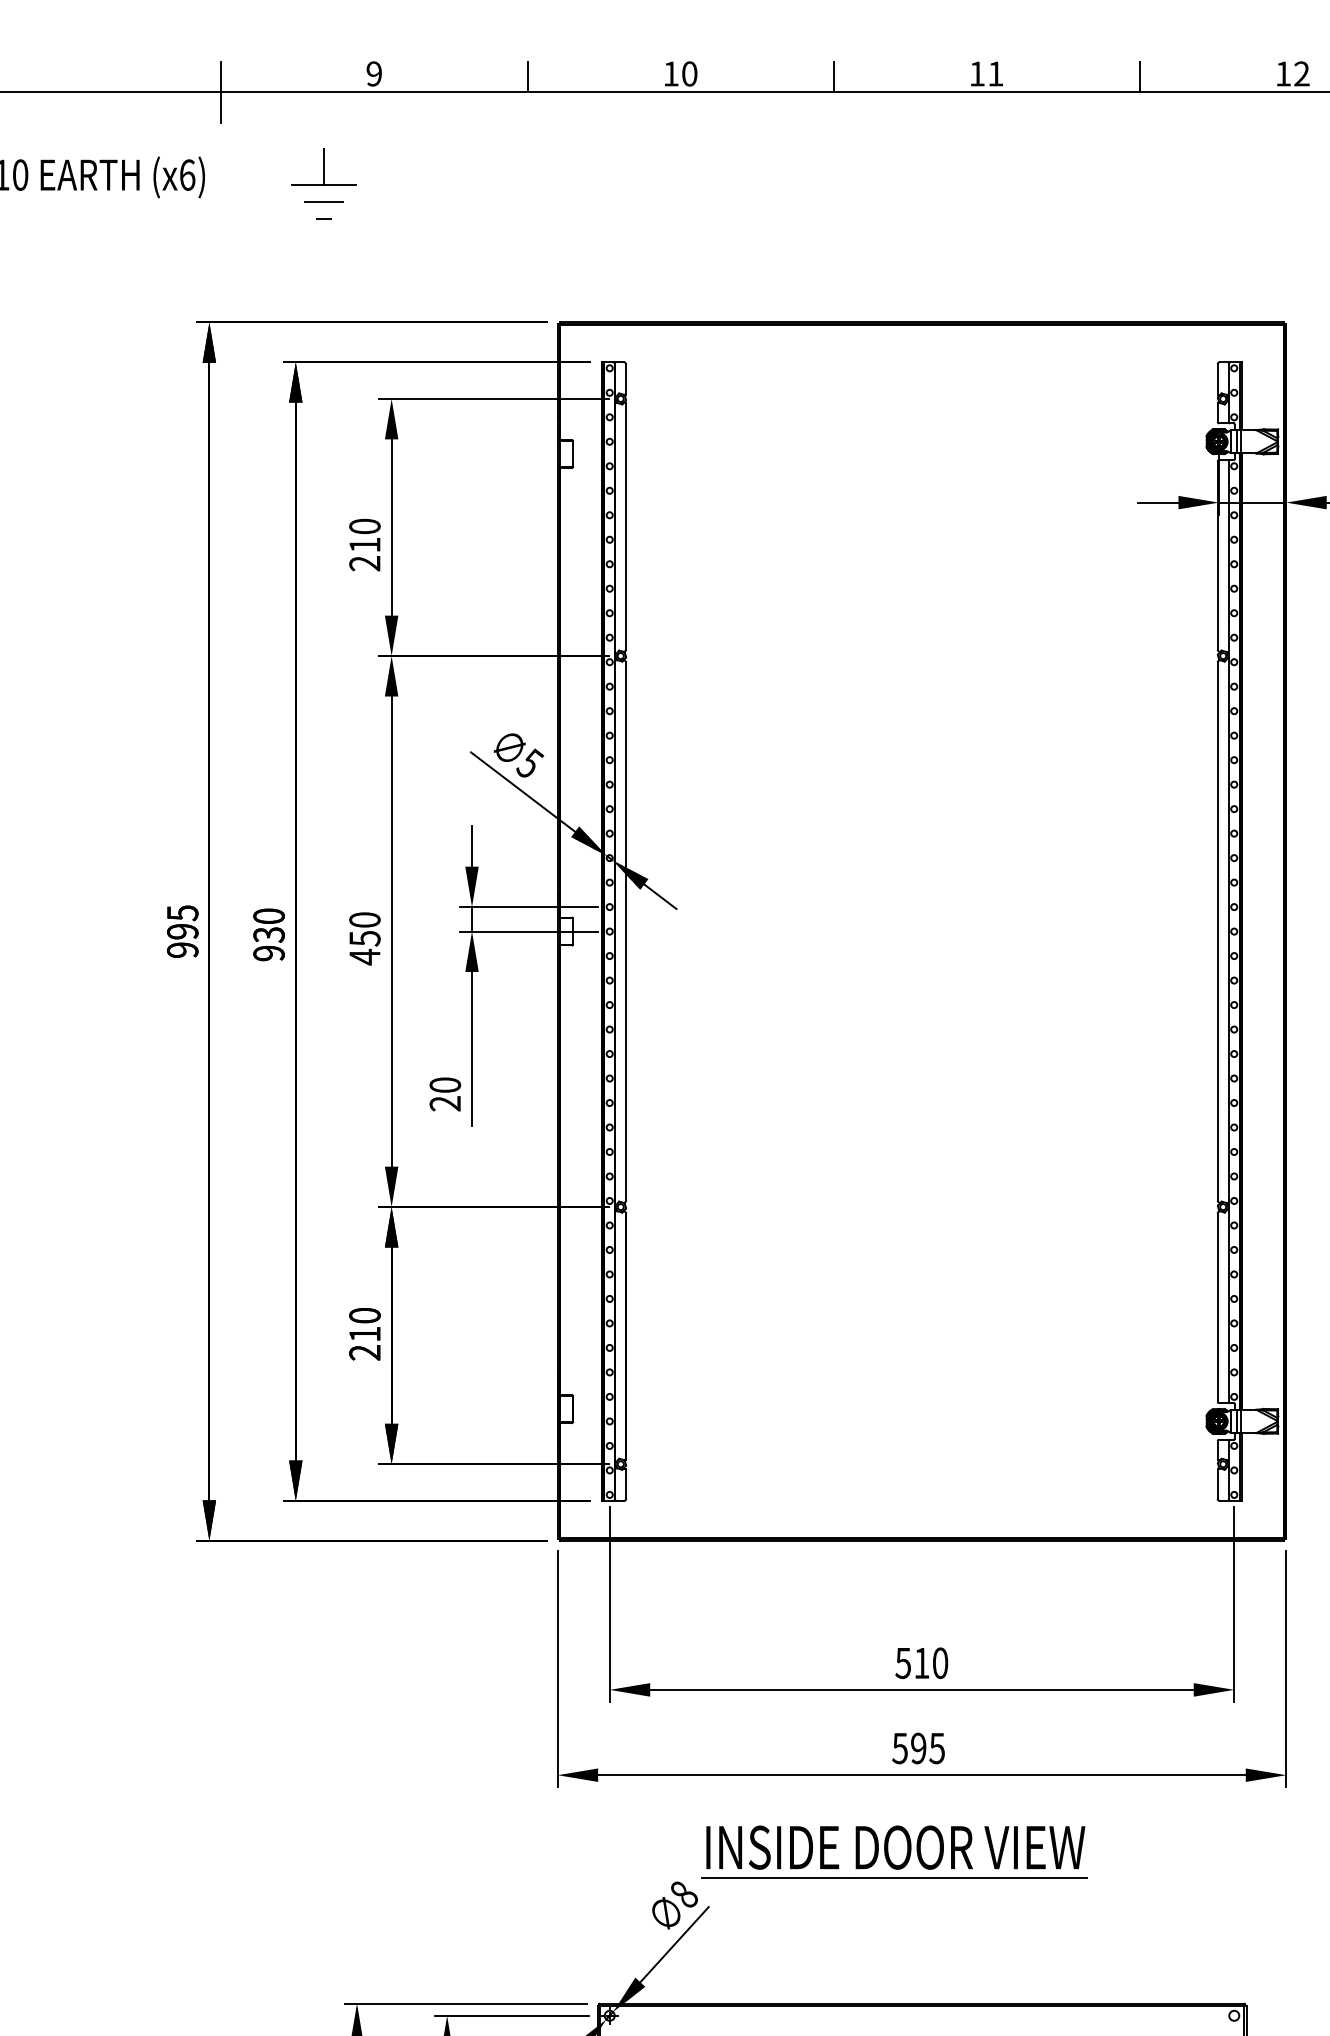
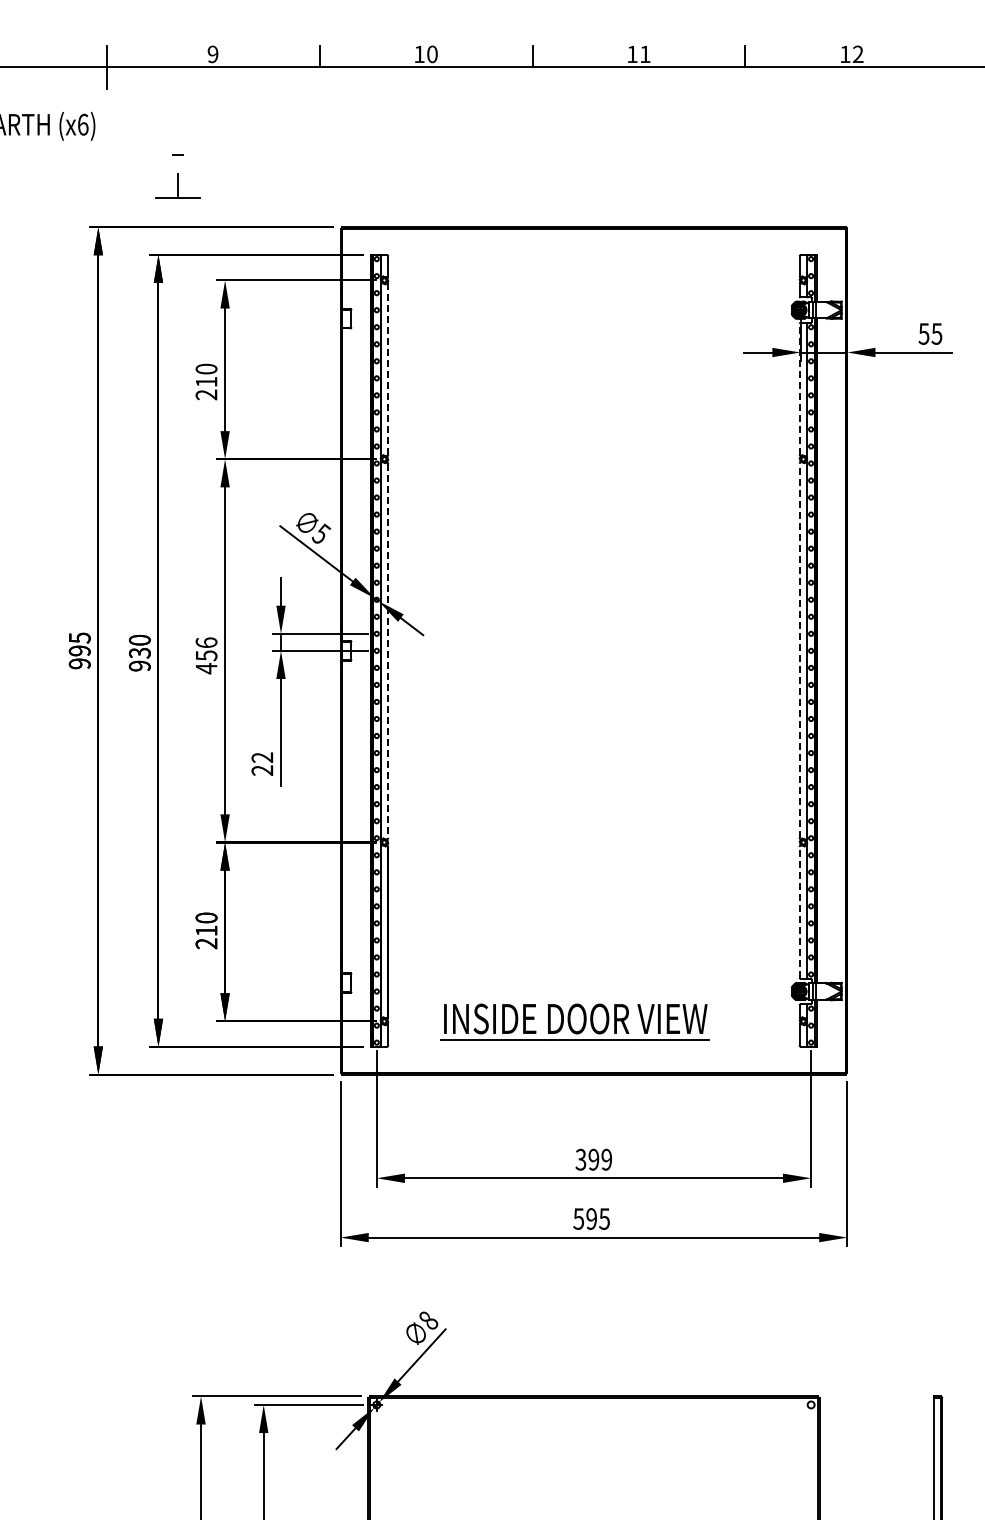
part: (323, 166) -> (177, 185), moved
line: (323, 202) -> (177, 143), removed
line: (626, 525) -> (388, 368), solid -> dashed
line: (1217, 554) -> (799, 388), solid -> dashed
text: (364, 919) -> (206, 642), 450 -> 456
line: (626, 931) -> (388, 650), solid -> dashed
line: (1217, 931) -> (799, 650), solid -> dashed
text: (445, 1084) -> (262, 757), 20 -> 22
line: (1217, 1306) -> (799, 911), solid -> dashed
text: (922, 1662) -> (594, 1159), 510 -> 399
part: (893, 1851) -> (574, 1021), moved

